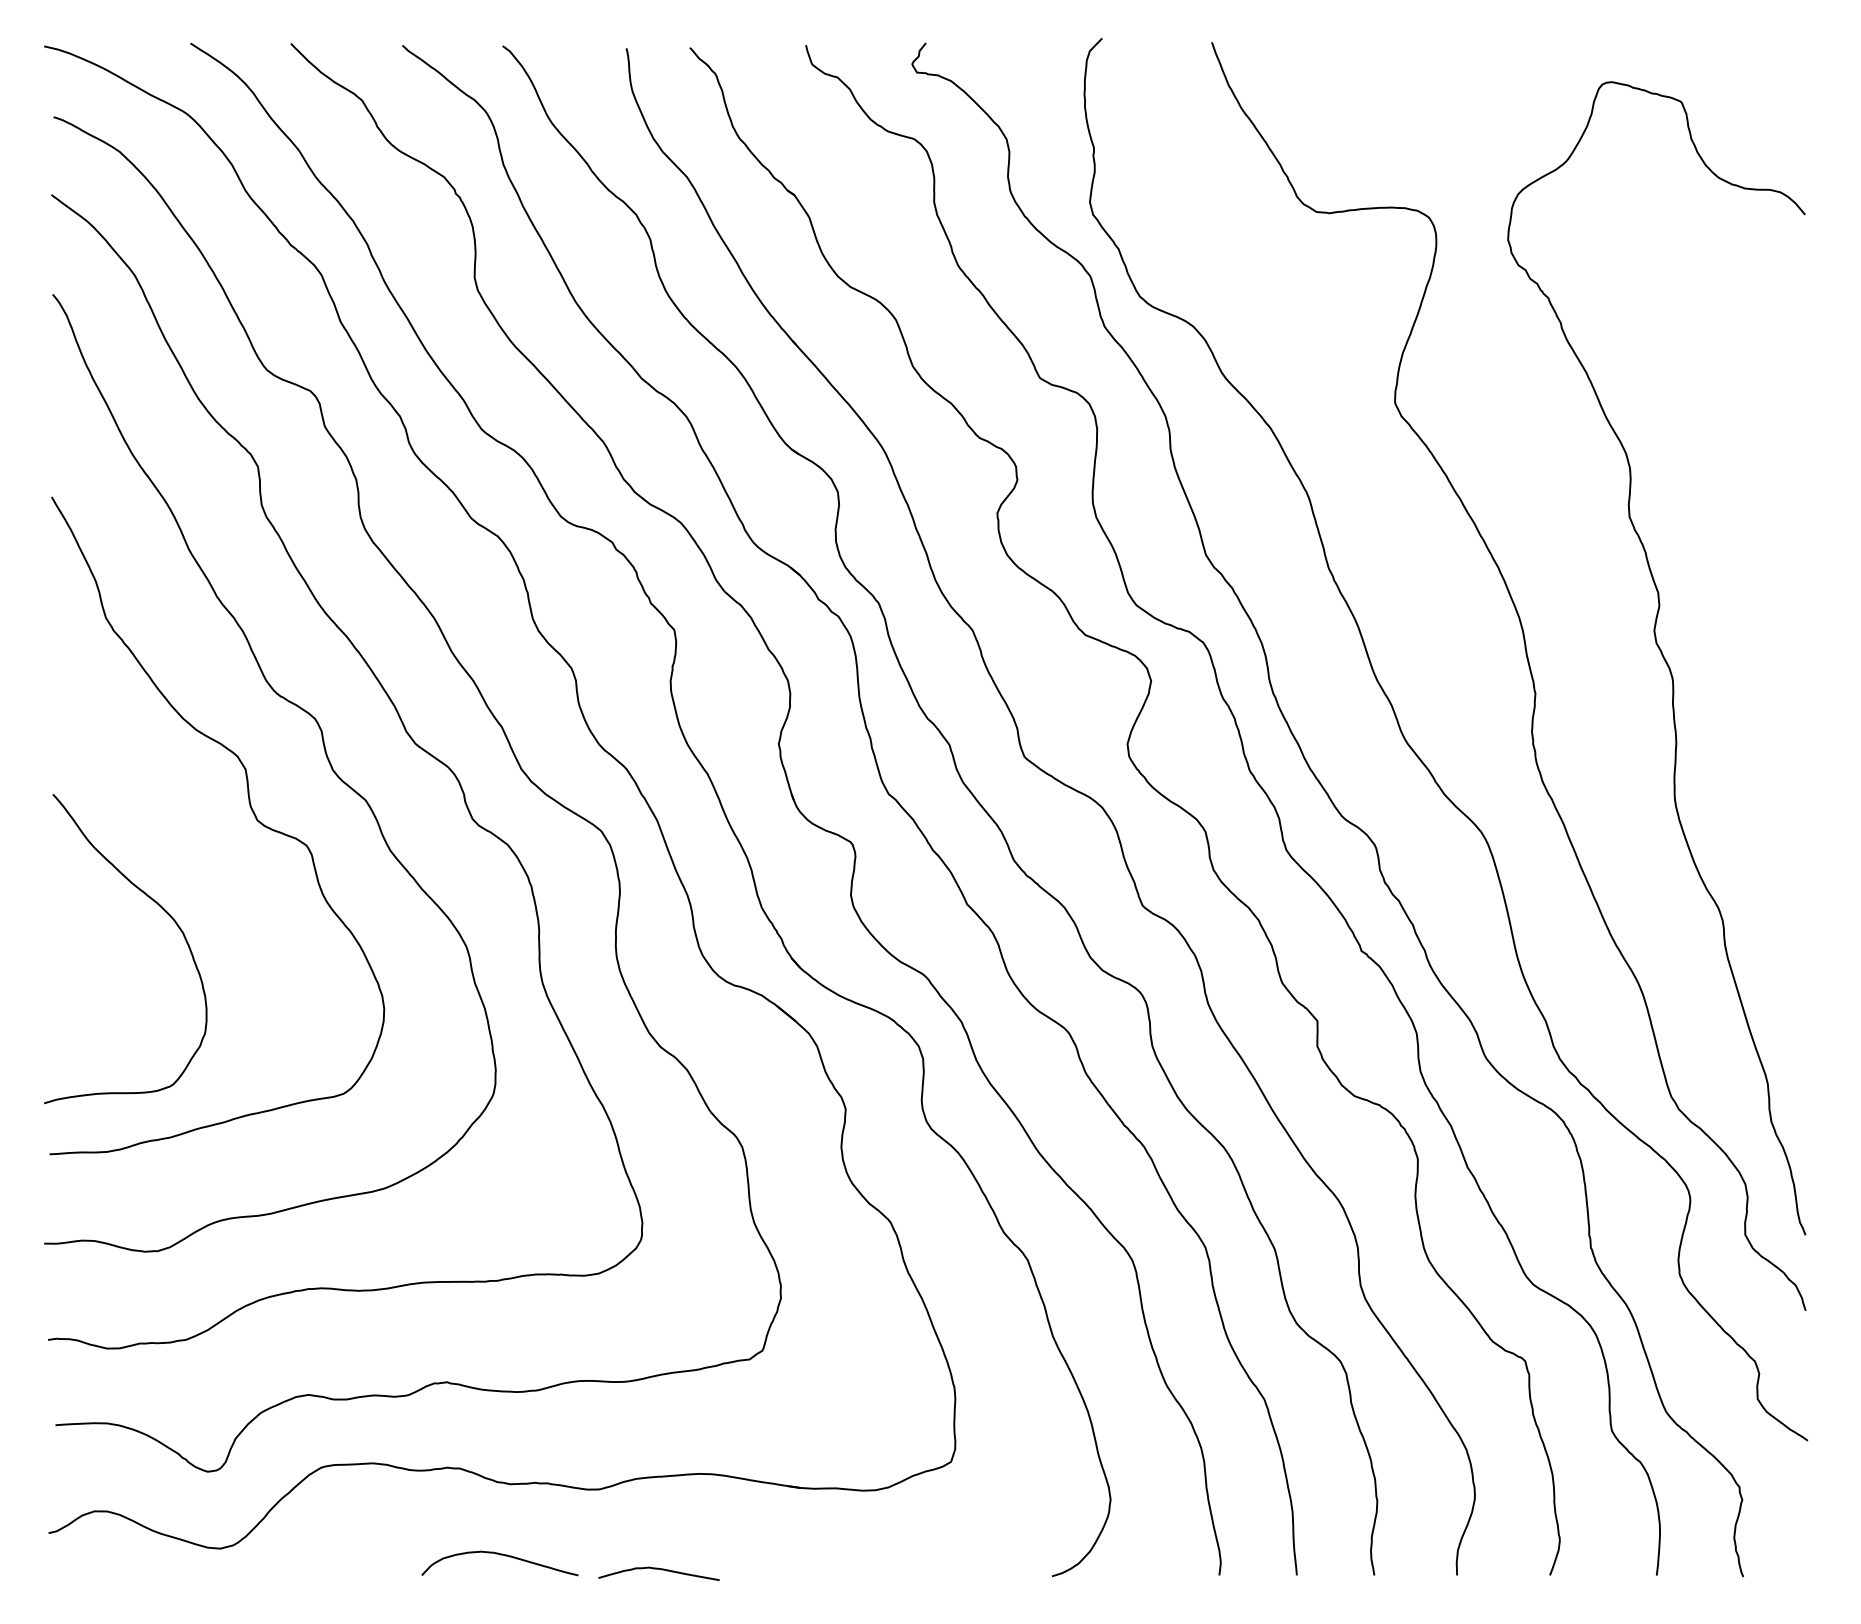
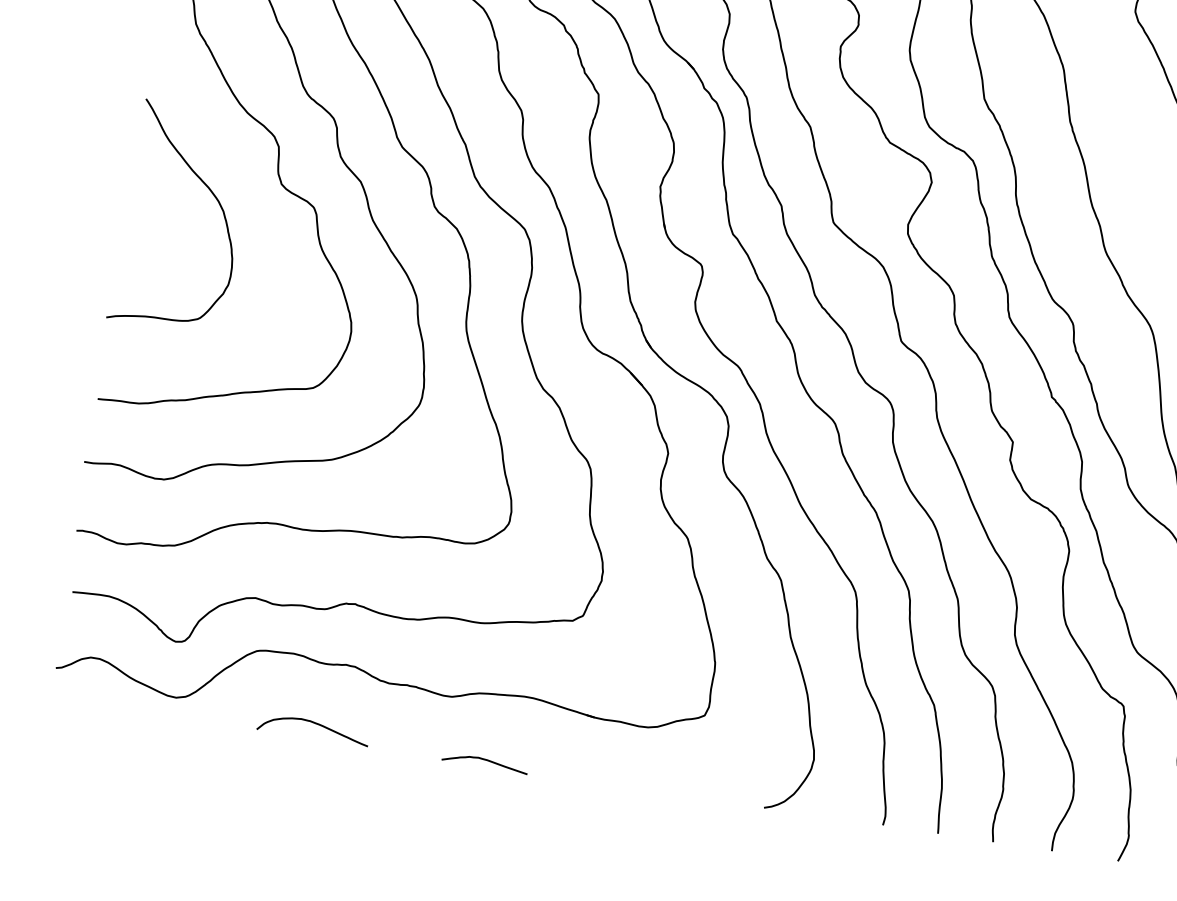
curve: (163, 910) -> (212, 193), moved
curve: (500, 1555) -> (314, 723), moved

